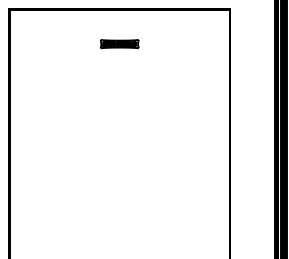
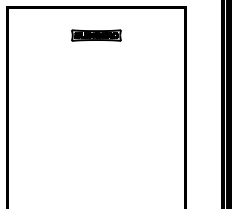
part: (119, 44) -> (96, 35), size x1.6

